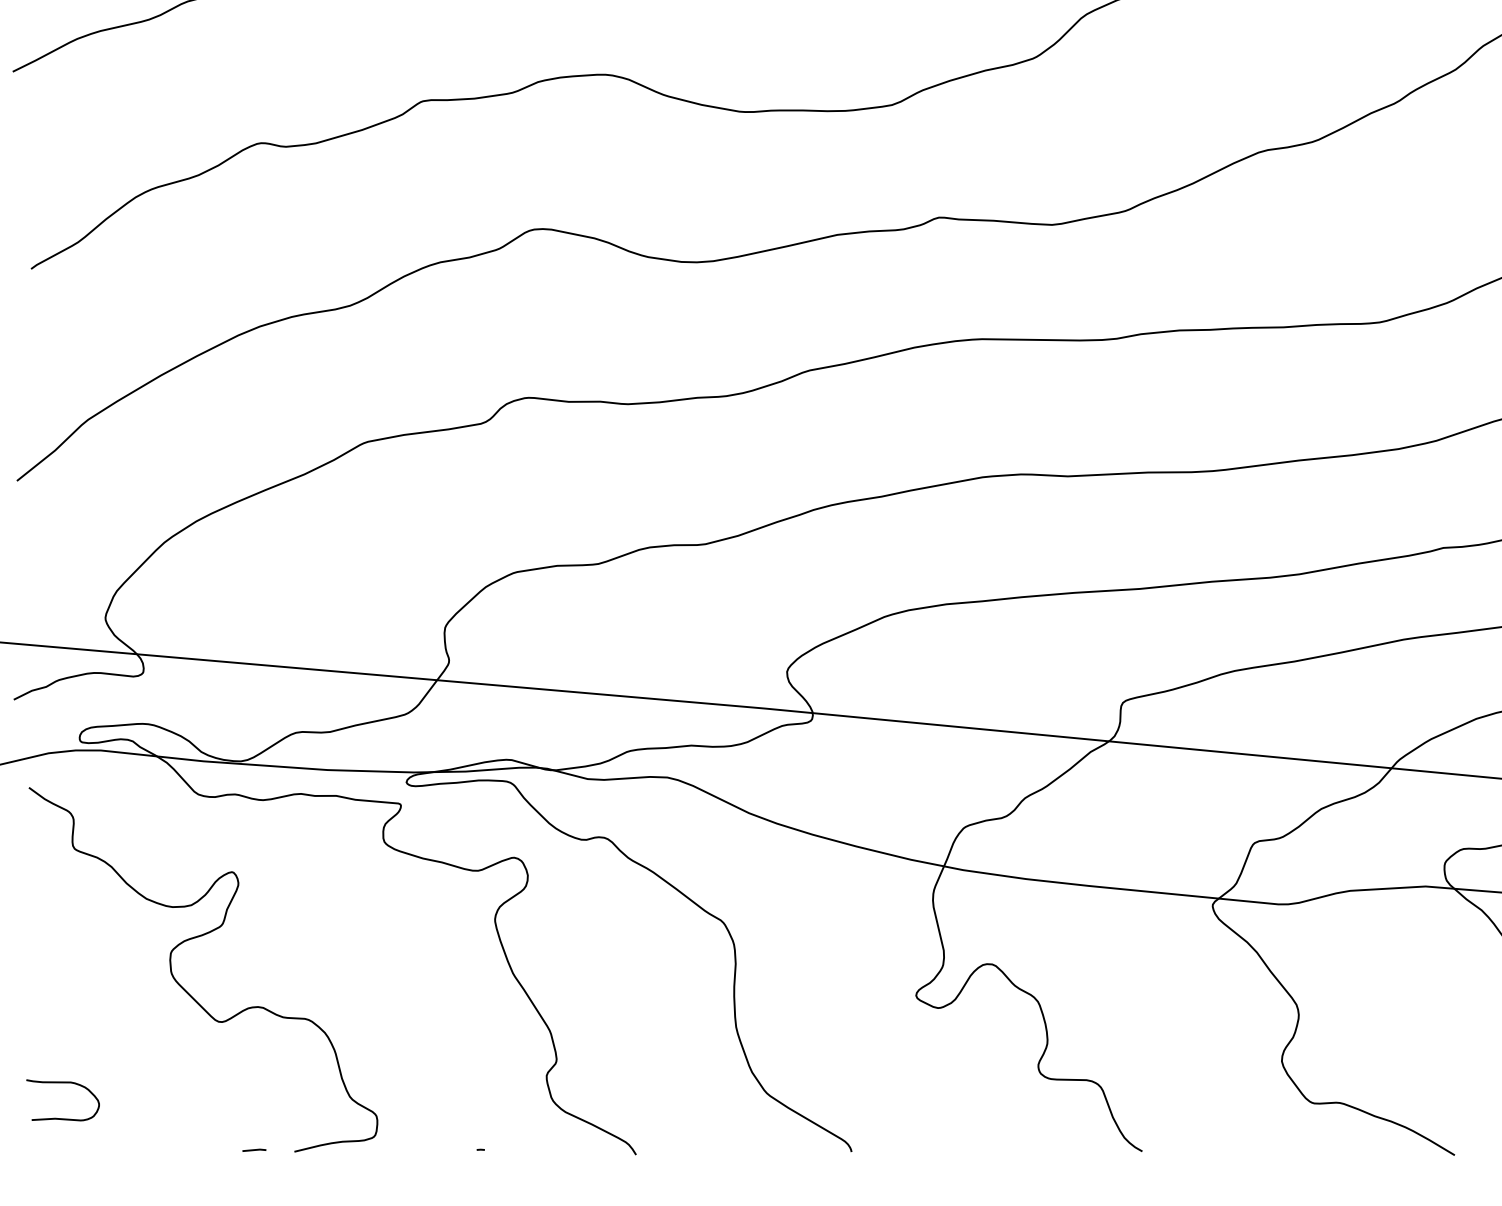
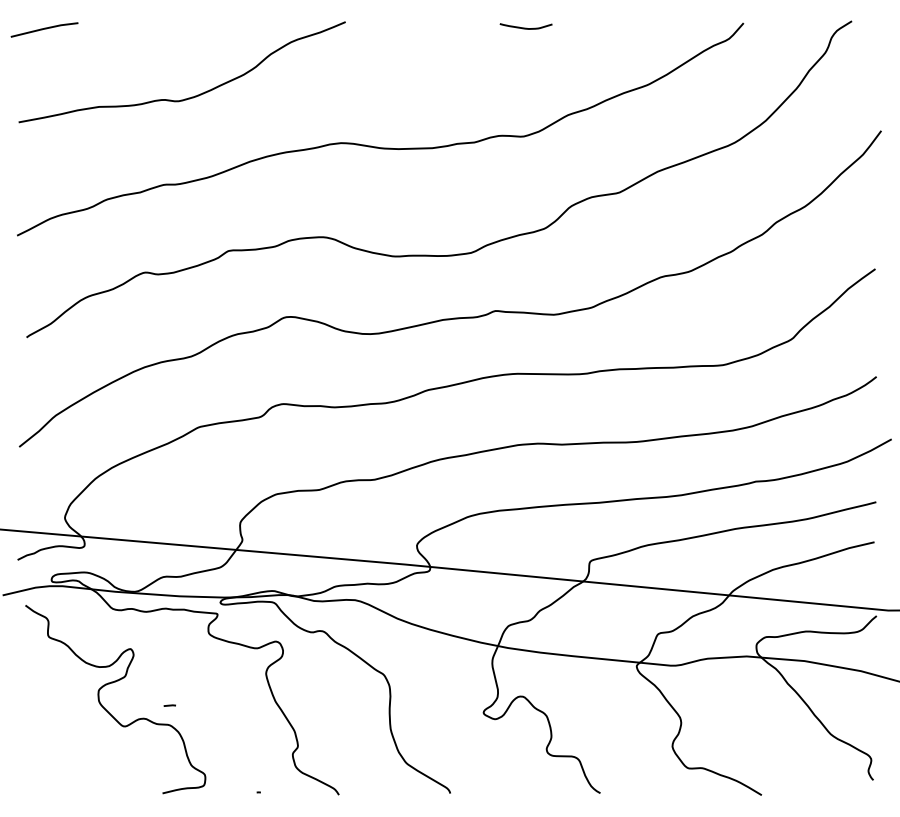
curve: (63, 1084) -> (43, 758), removed
line: (253, 1149) -> (169, 705), moved

